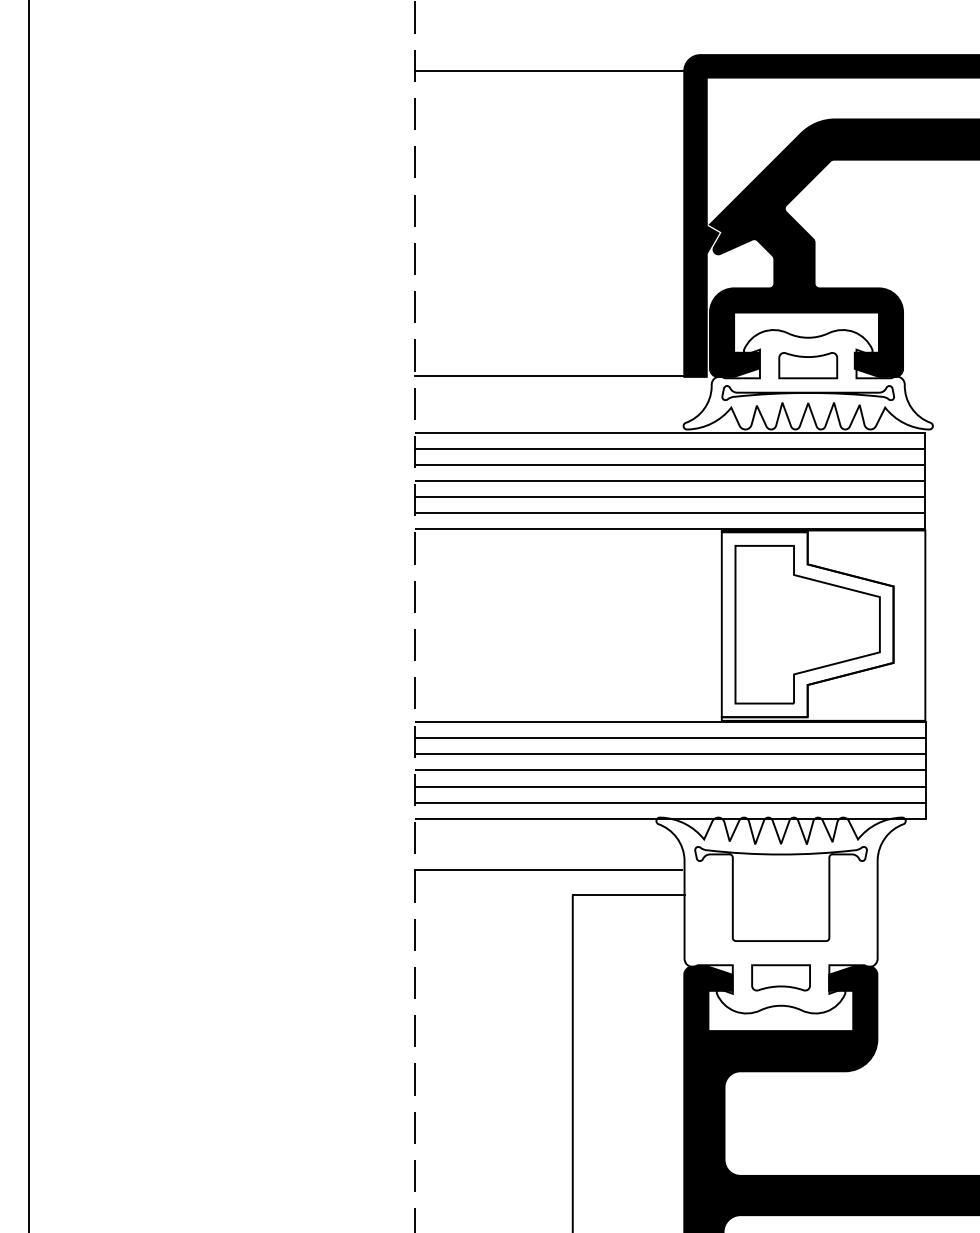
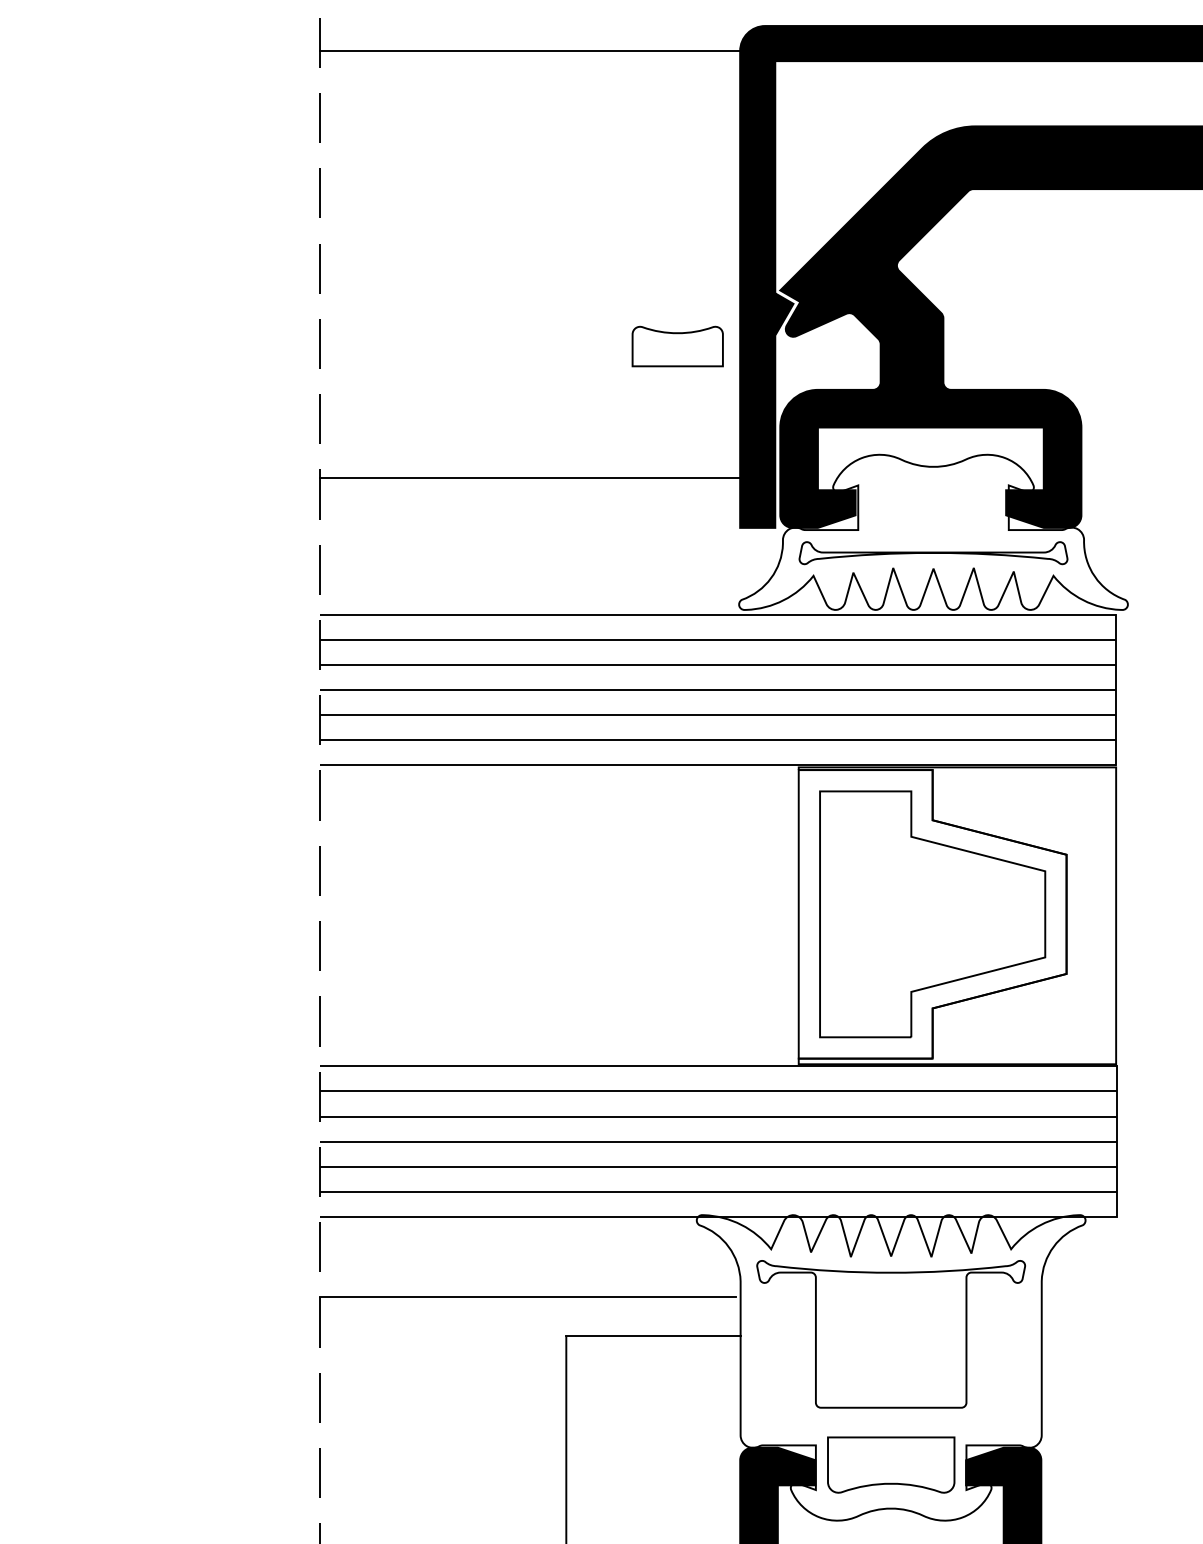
part: (808, 365) -> (678, 346), moved
line: (549, 375) -> (530, 477), moved
part: (780, 977) -> (890, 1464), size x1.4

